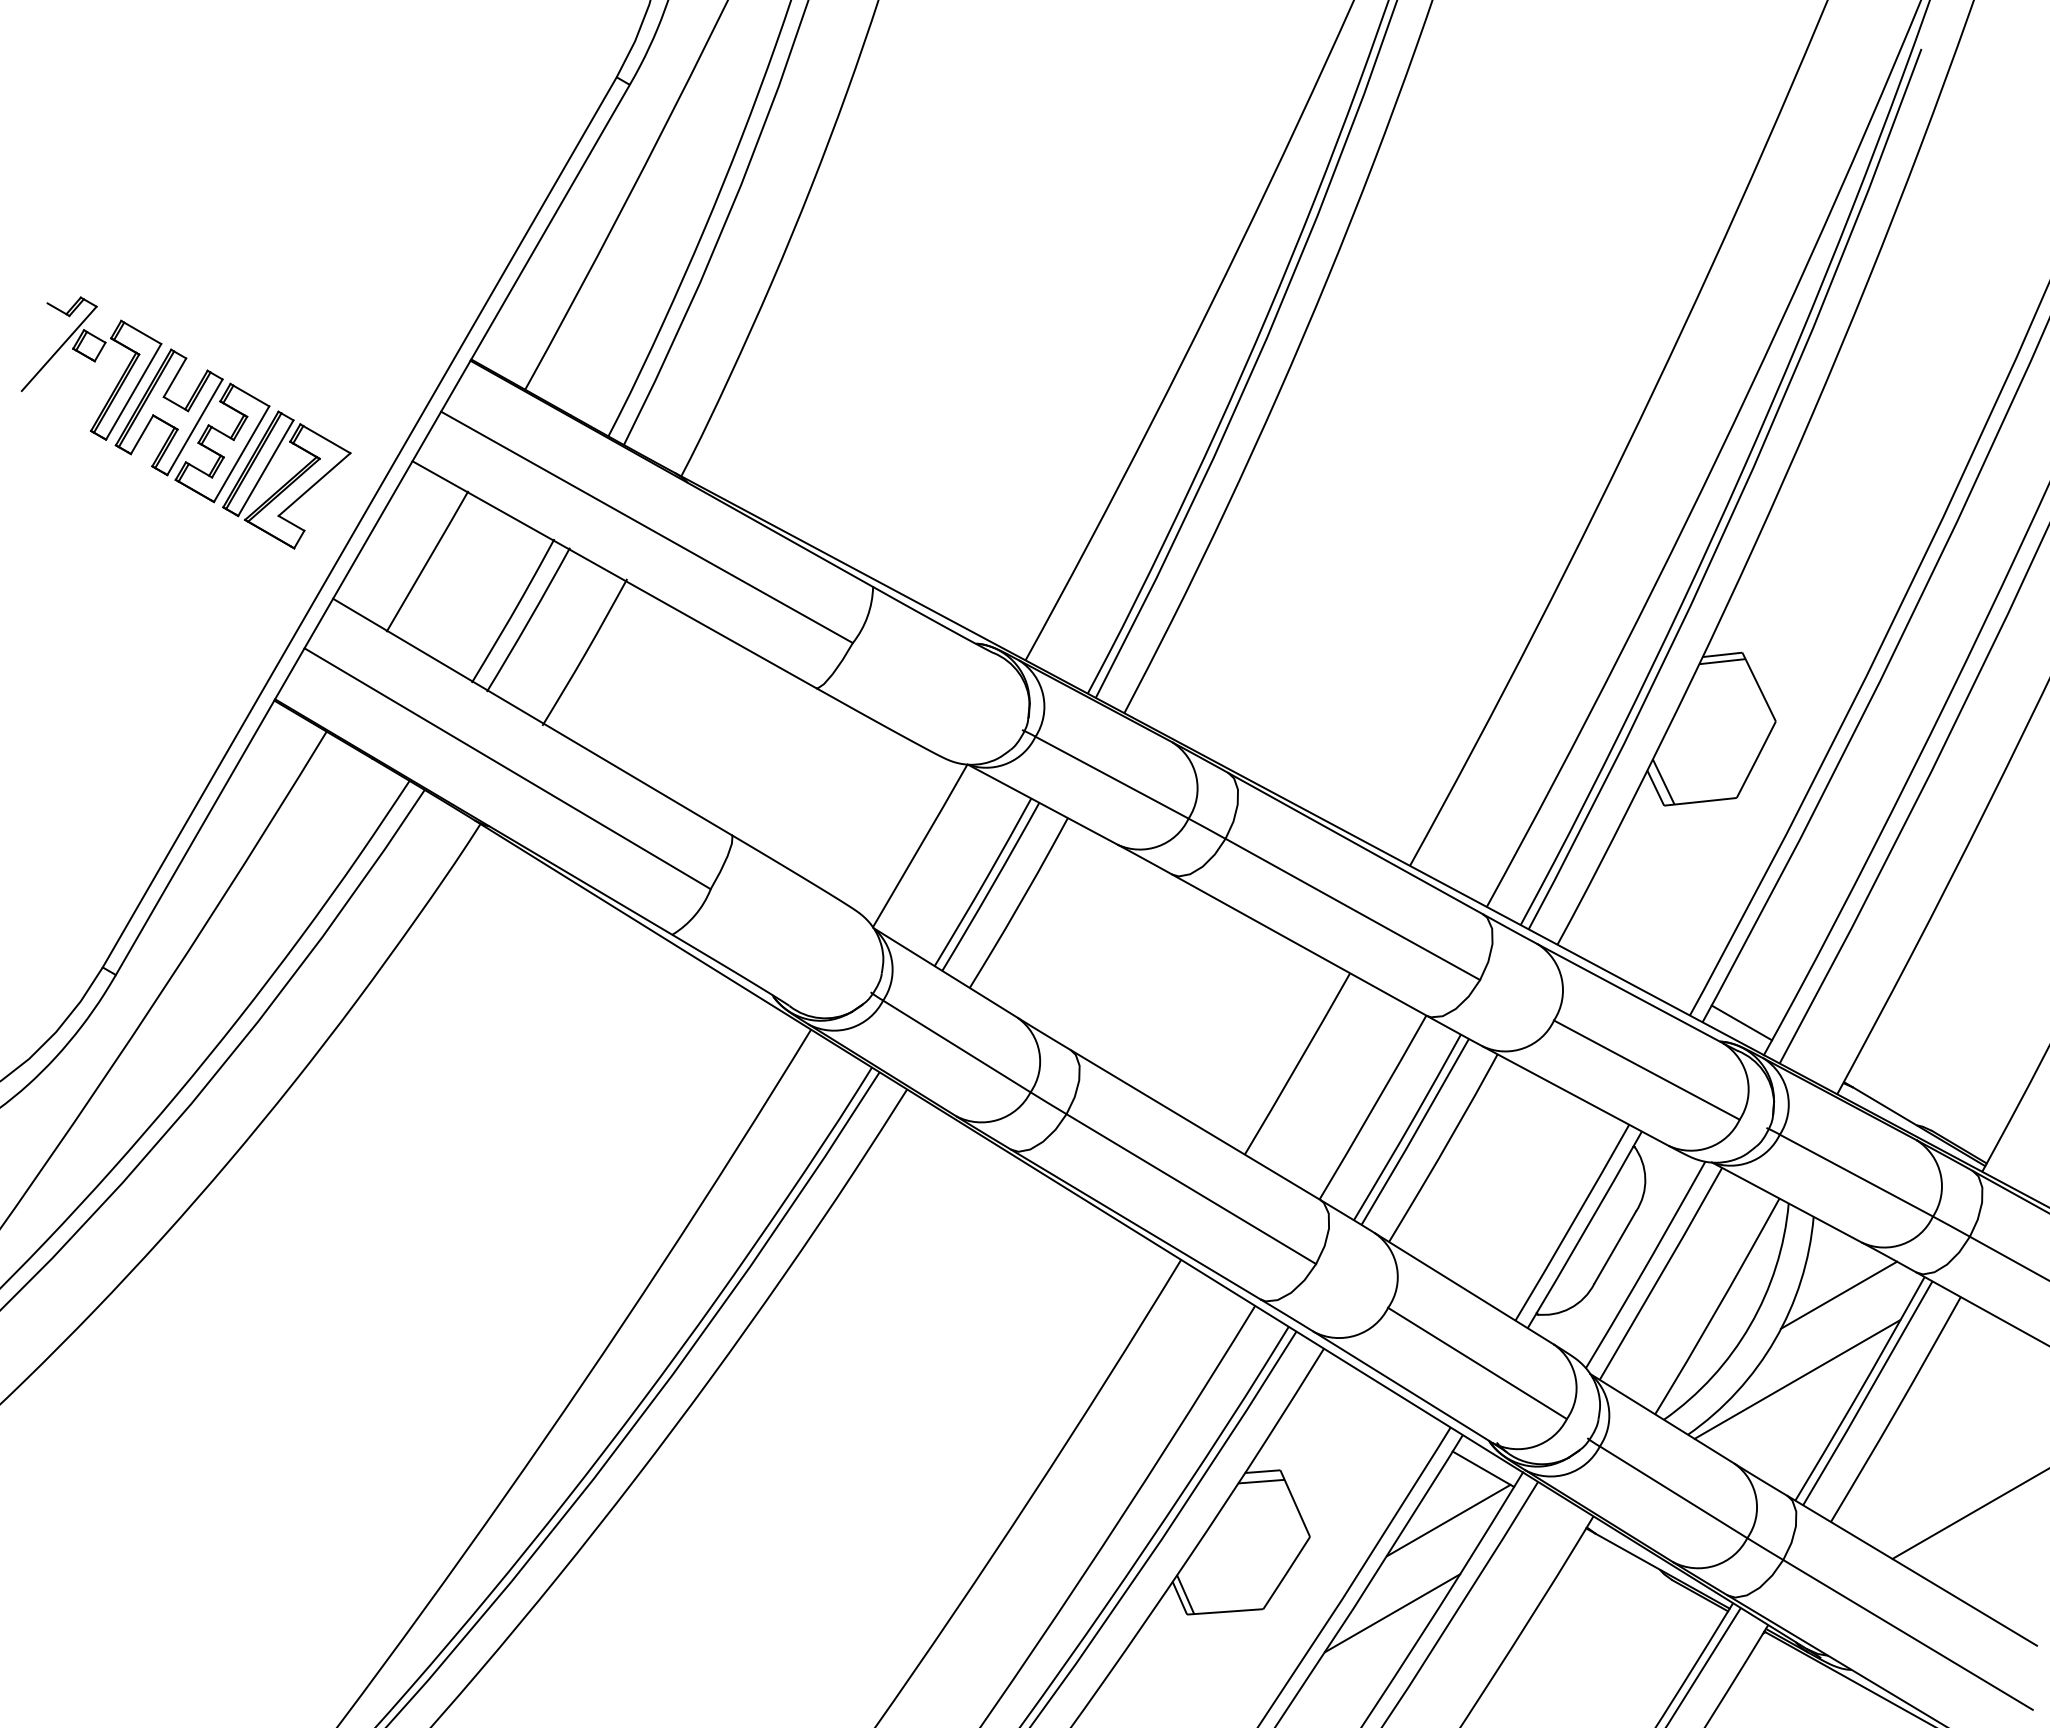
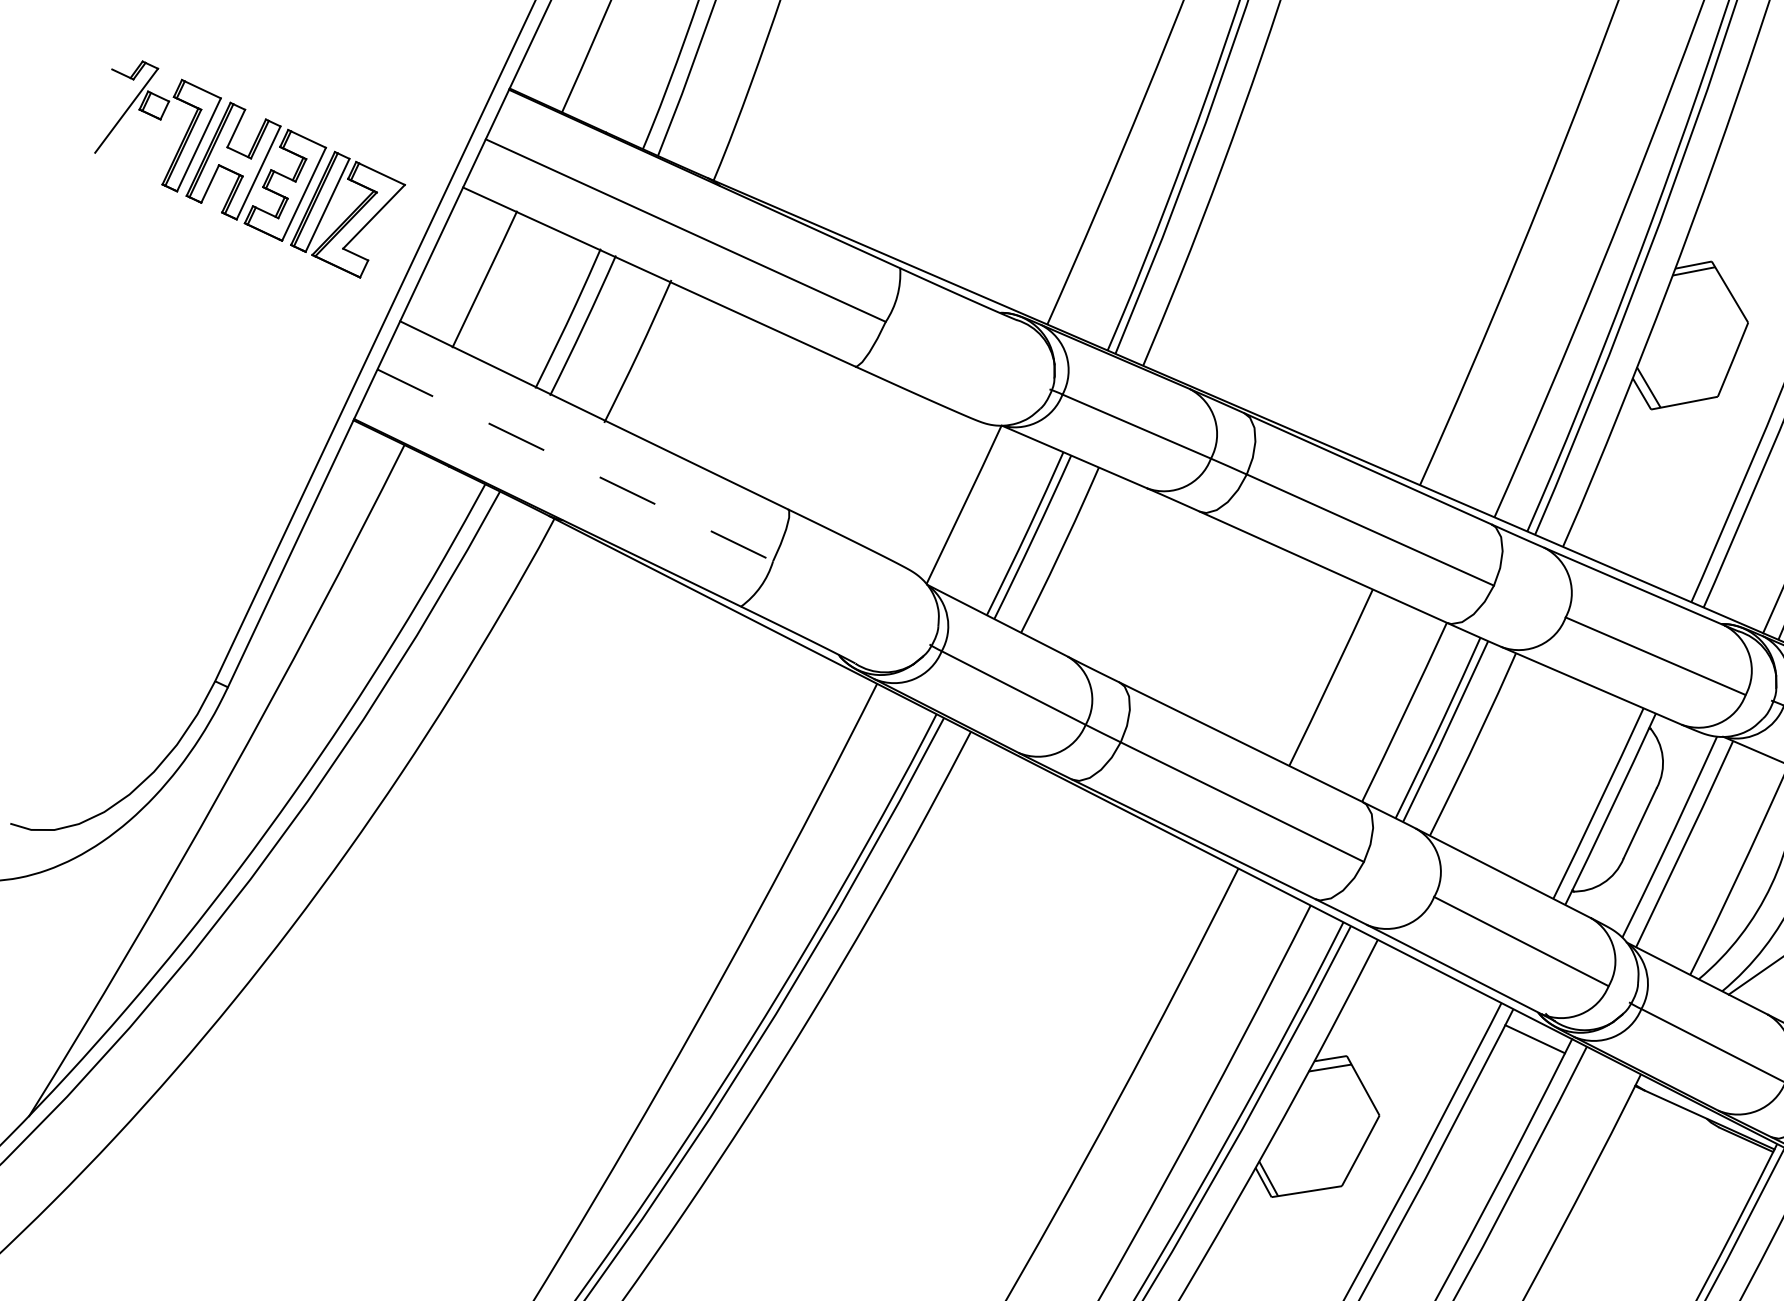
line: (508, 769) -> (576, 466), solid -> dashed
line: (1741, 1022) -> (1739, 604), removed
line: (1448, 1520) -> (1506, 1089), removed
line: (1392, 1613) -> (1462, 1180), removed

